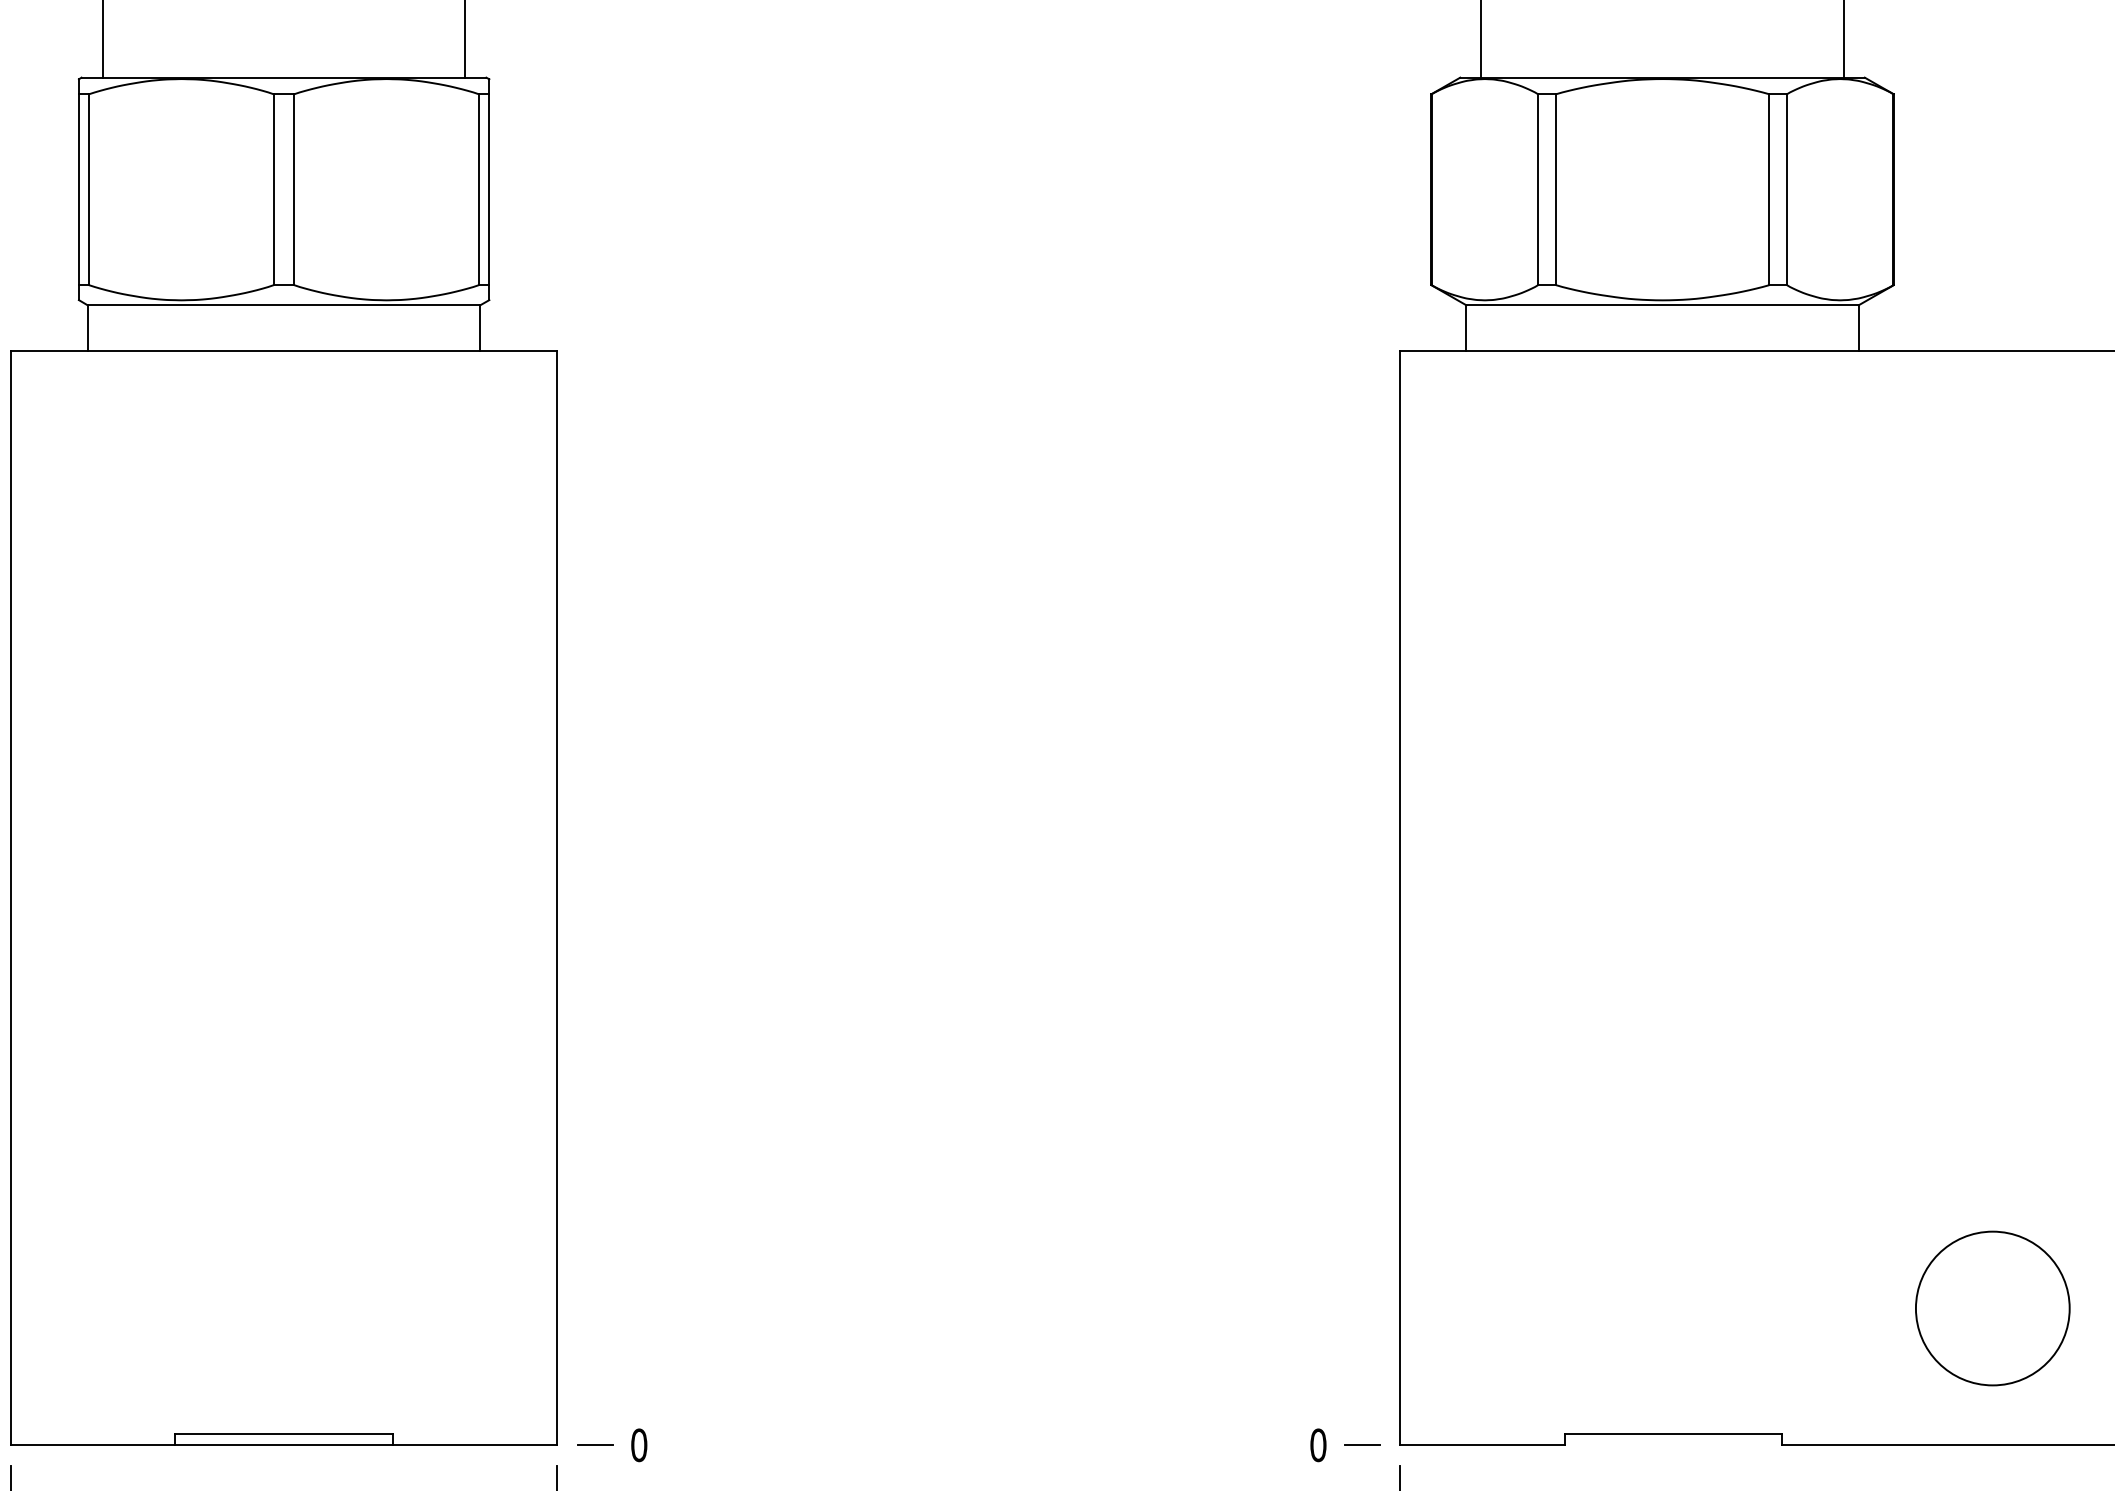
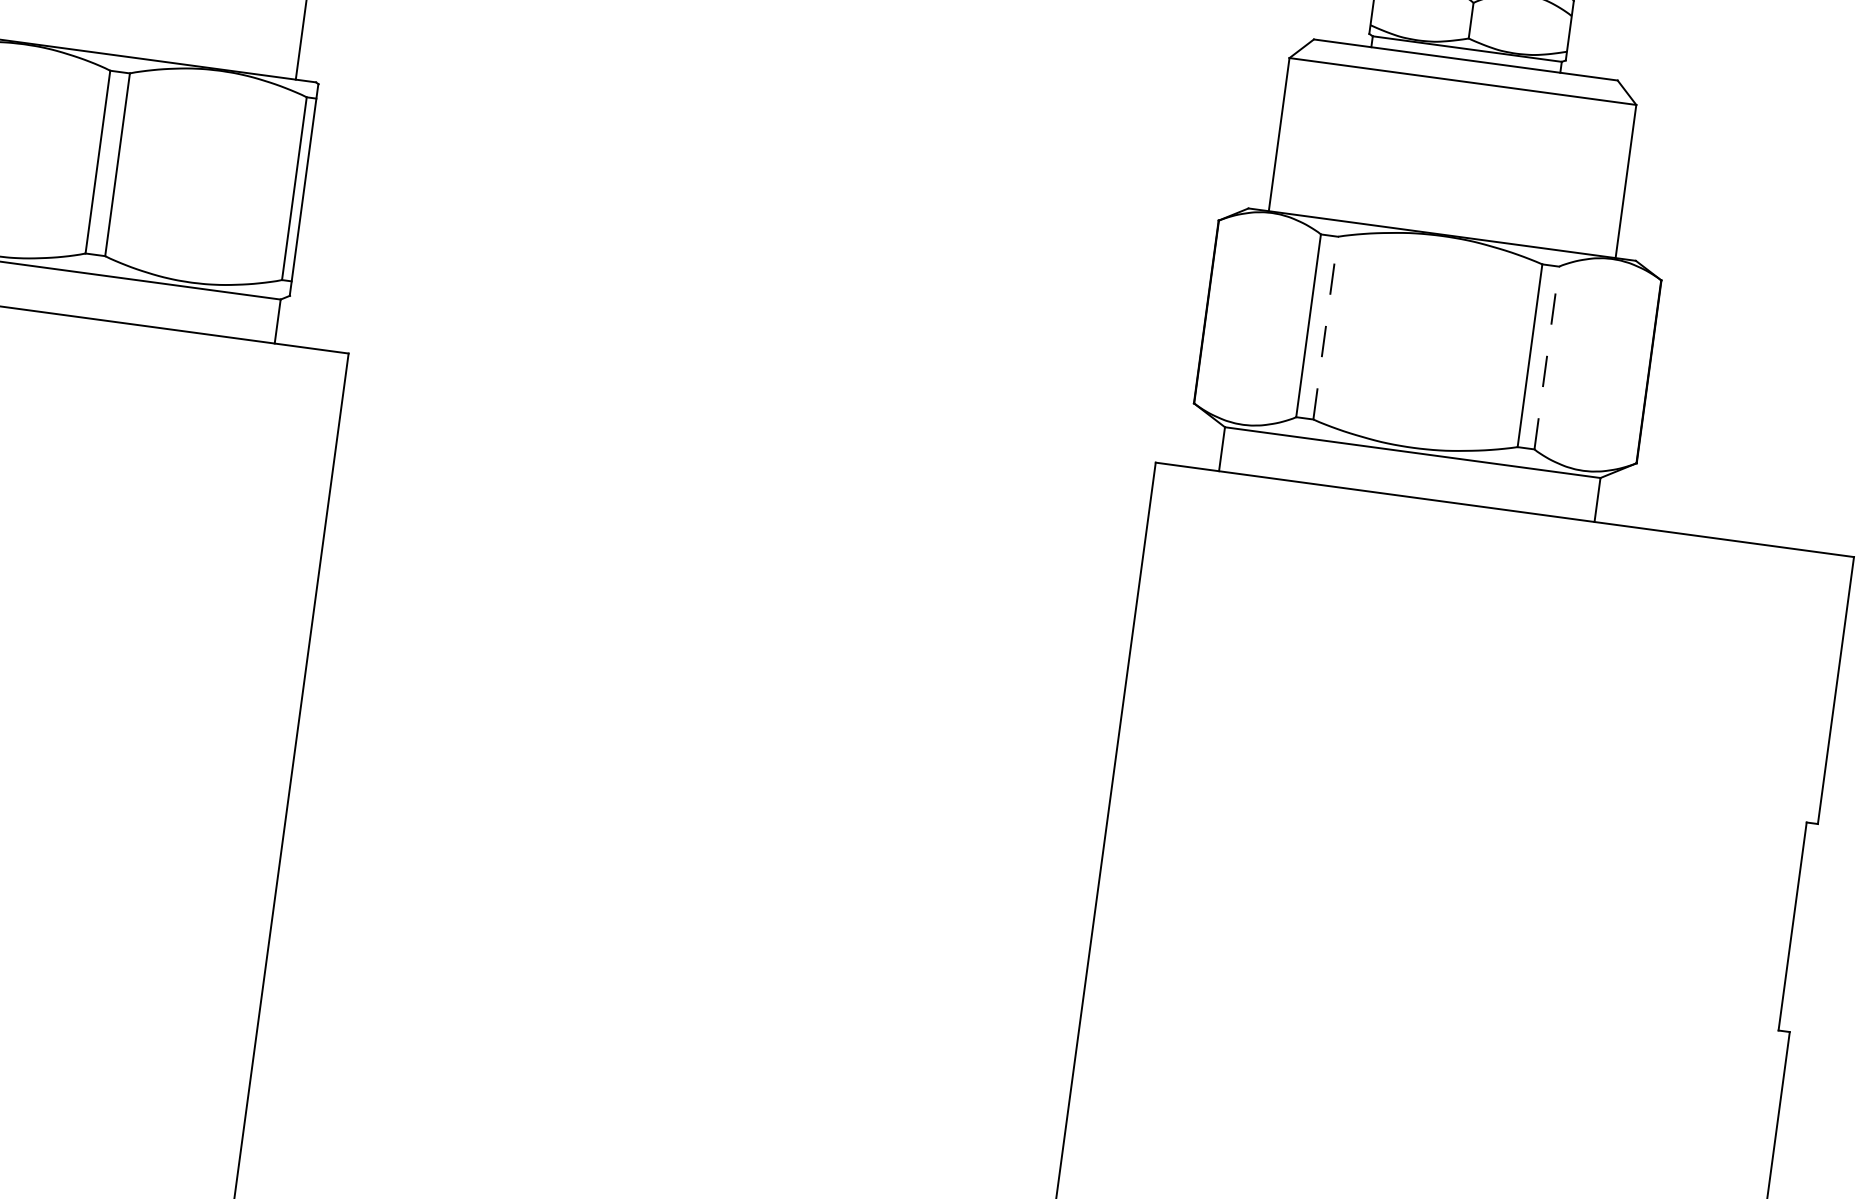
line: (1556, 189) -> (1326, 327), solid -> dashed
line: (1786, 189) -> (1546, 357), solid -> dashed

